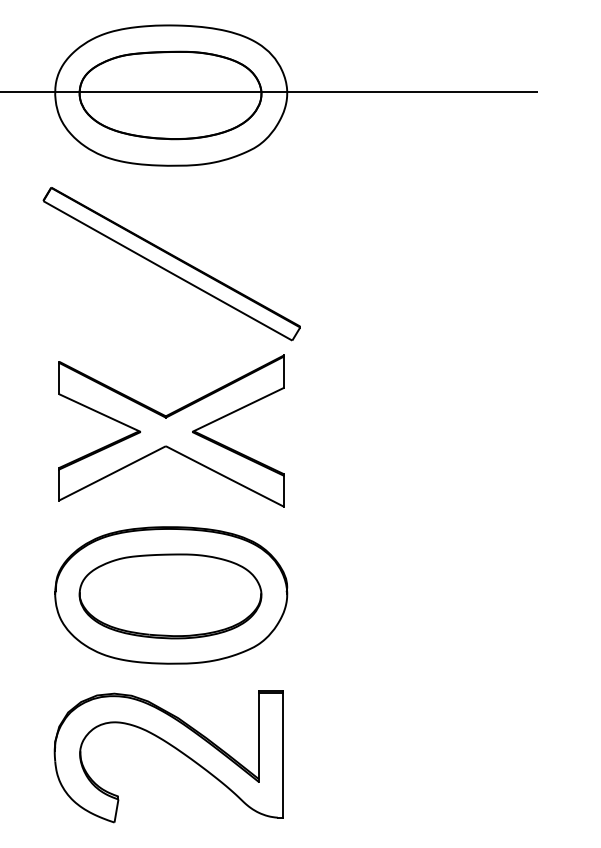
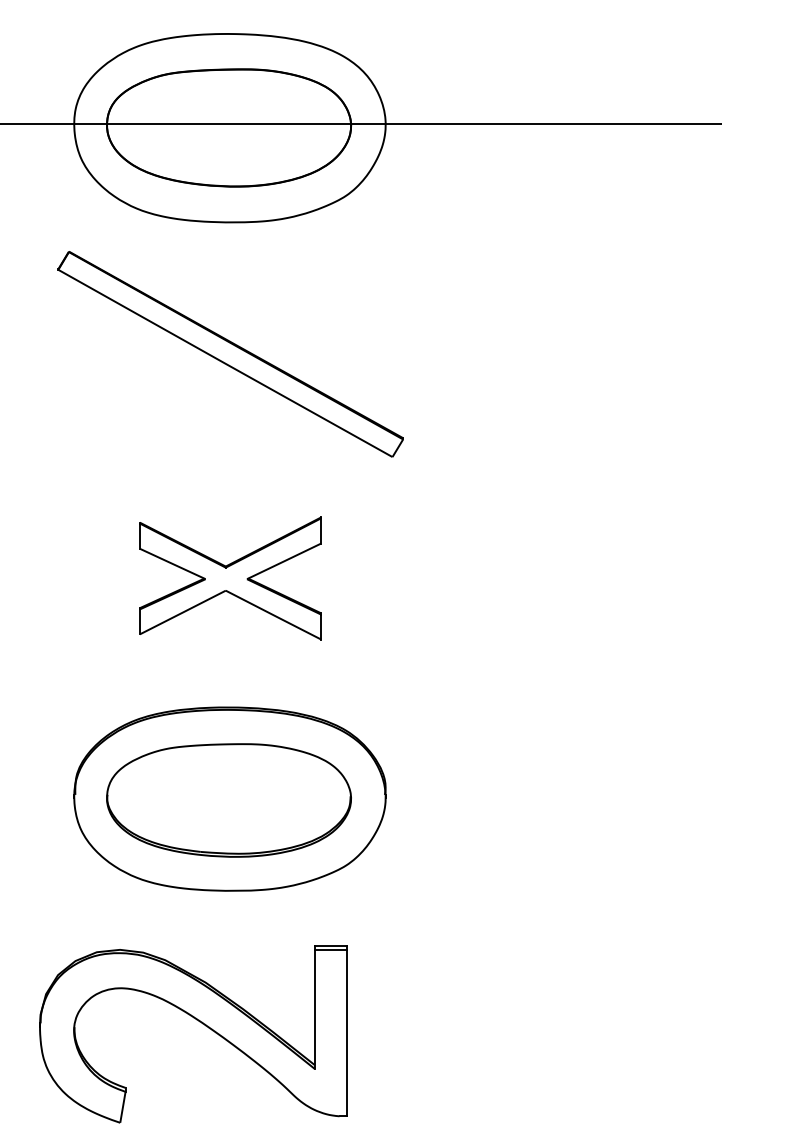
part: (171, 430) -> (230, 577), size x0.6
part: (172, 747) -> (198, 1022), moved

